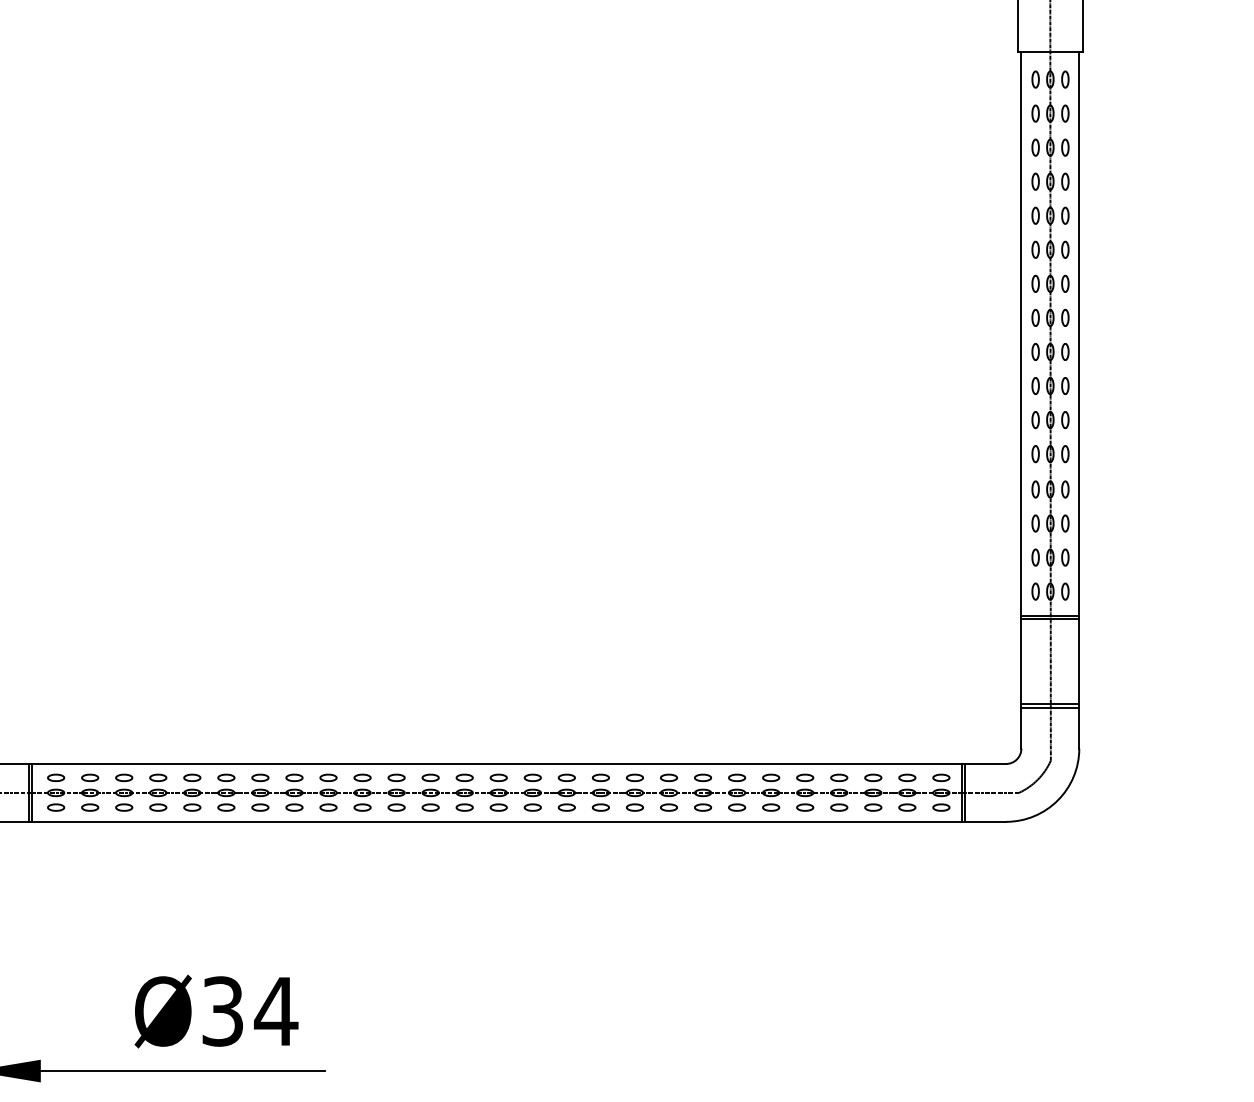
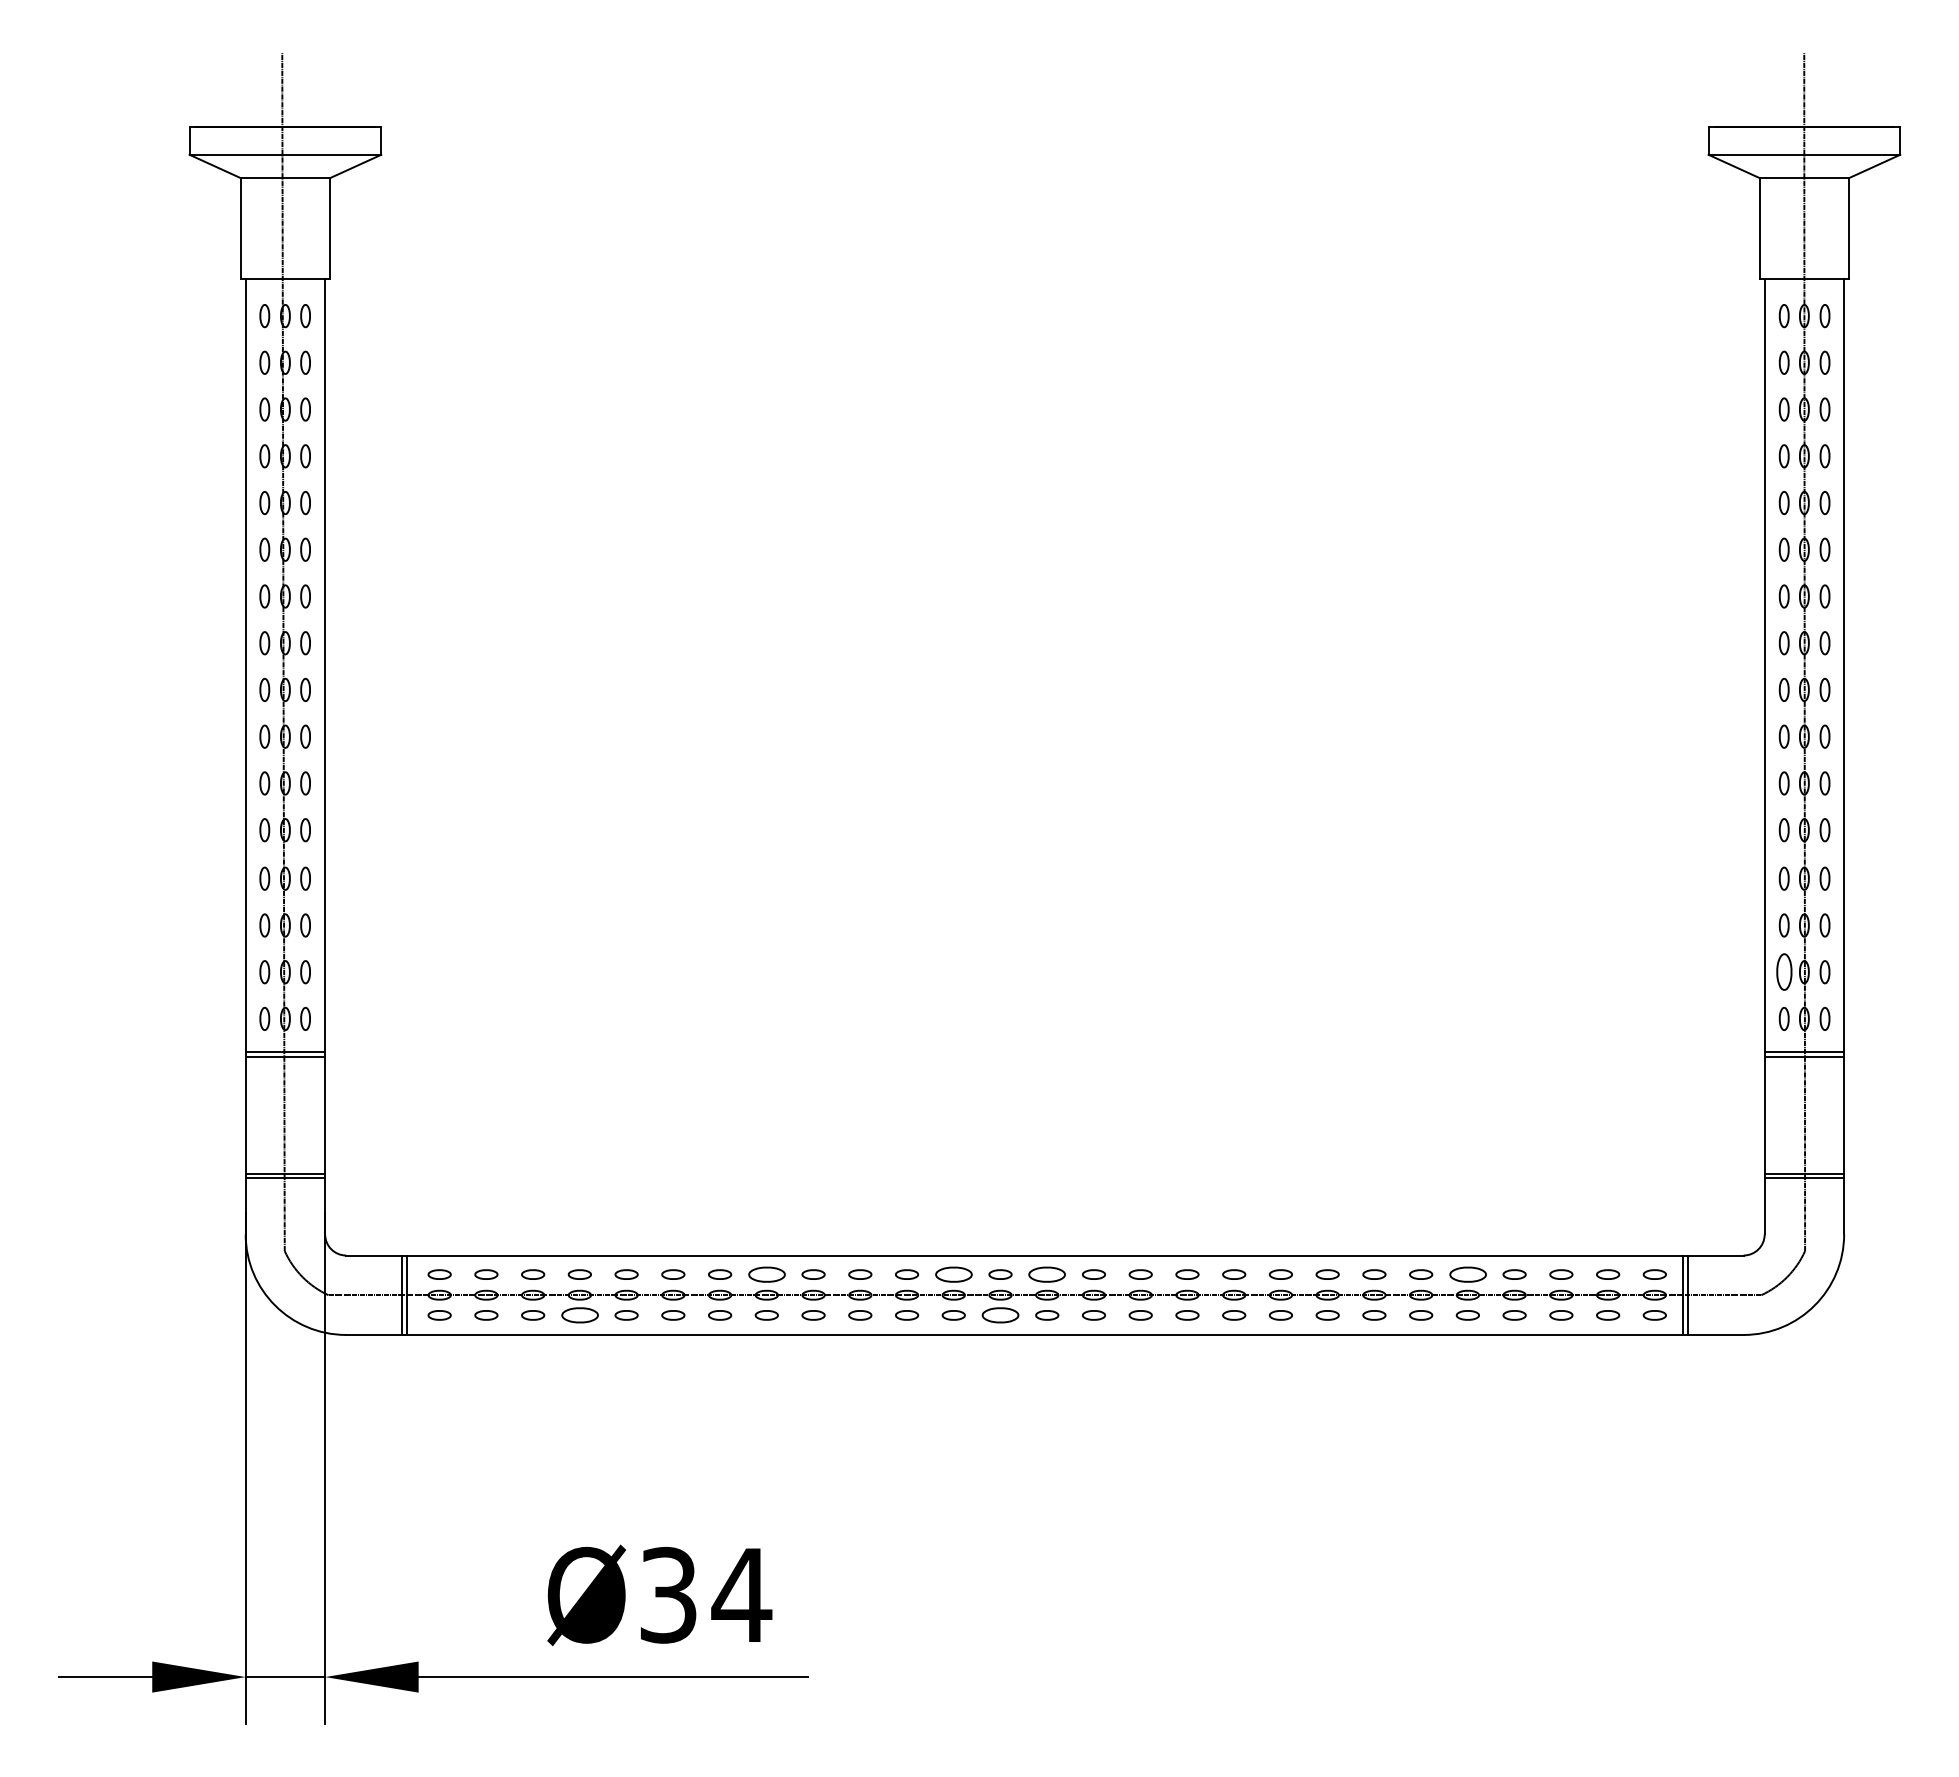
part: (1035, 557) -> (1783, 972), size x1.6
part: (294, 777) -> (766, 1274), size x1.6
part: (430, 777) -> (953, 1274), size x1.6
part: (498, 777) -> (1047, 1274), size x1.6
part: (804, 777) -> (1467, 1274), size x1.6
part: (158, 807) -> (579, 1315), size x1.6
part: (464, 807) -> (1000, 1315), size x1.6

